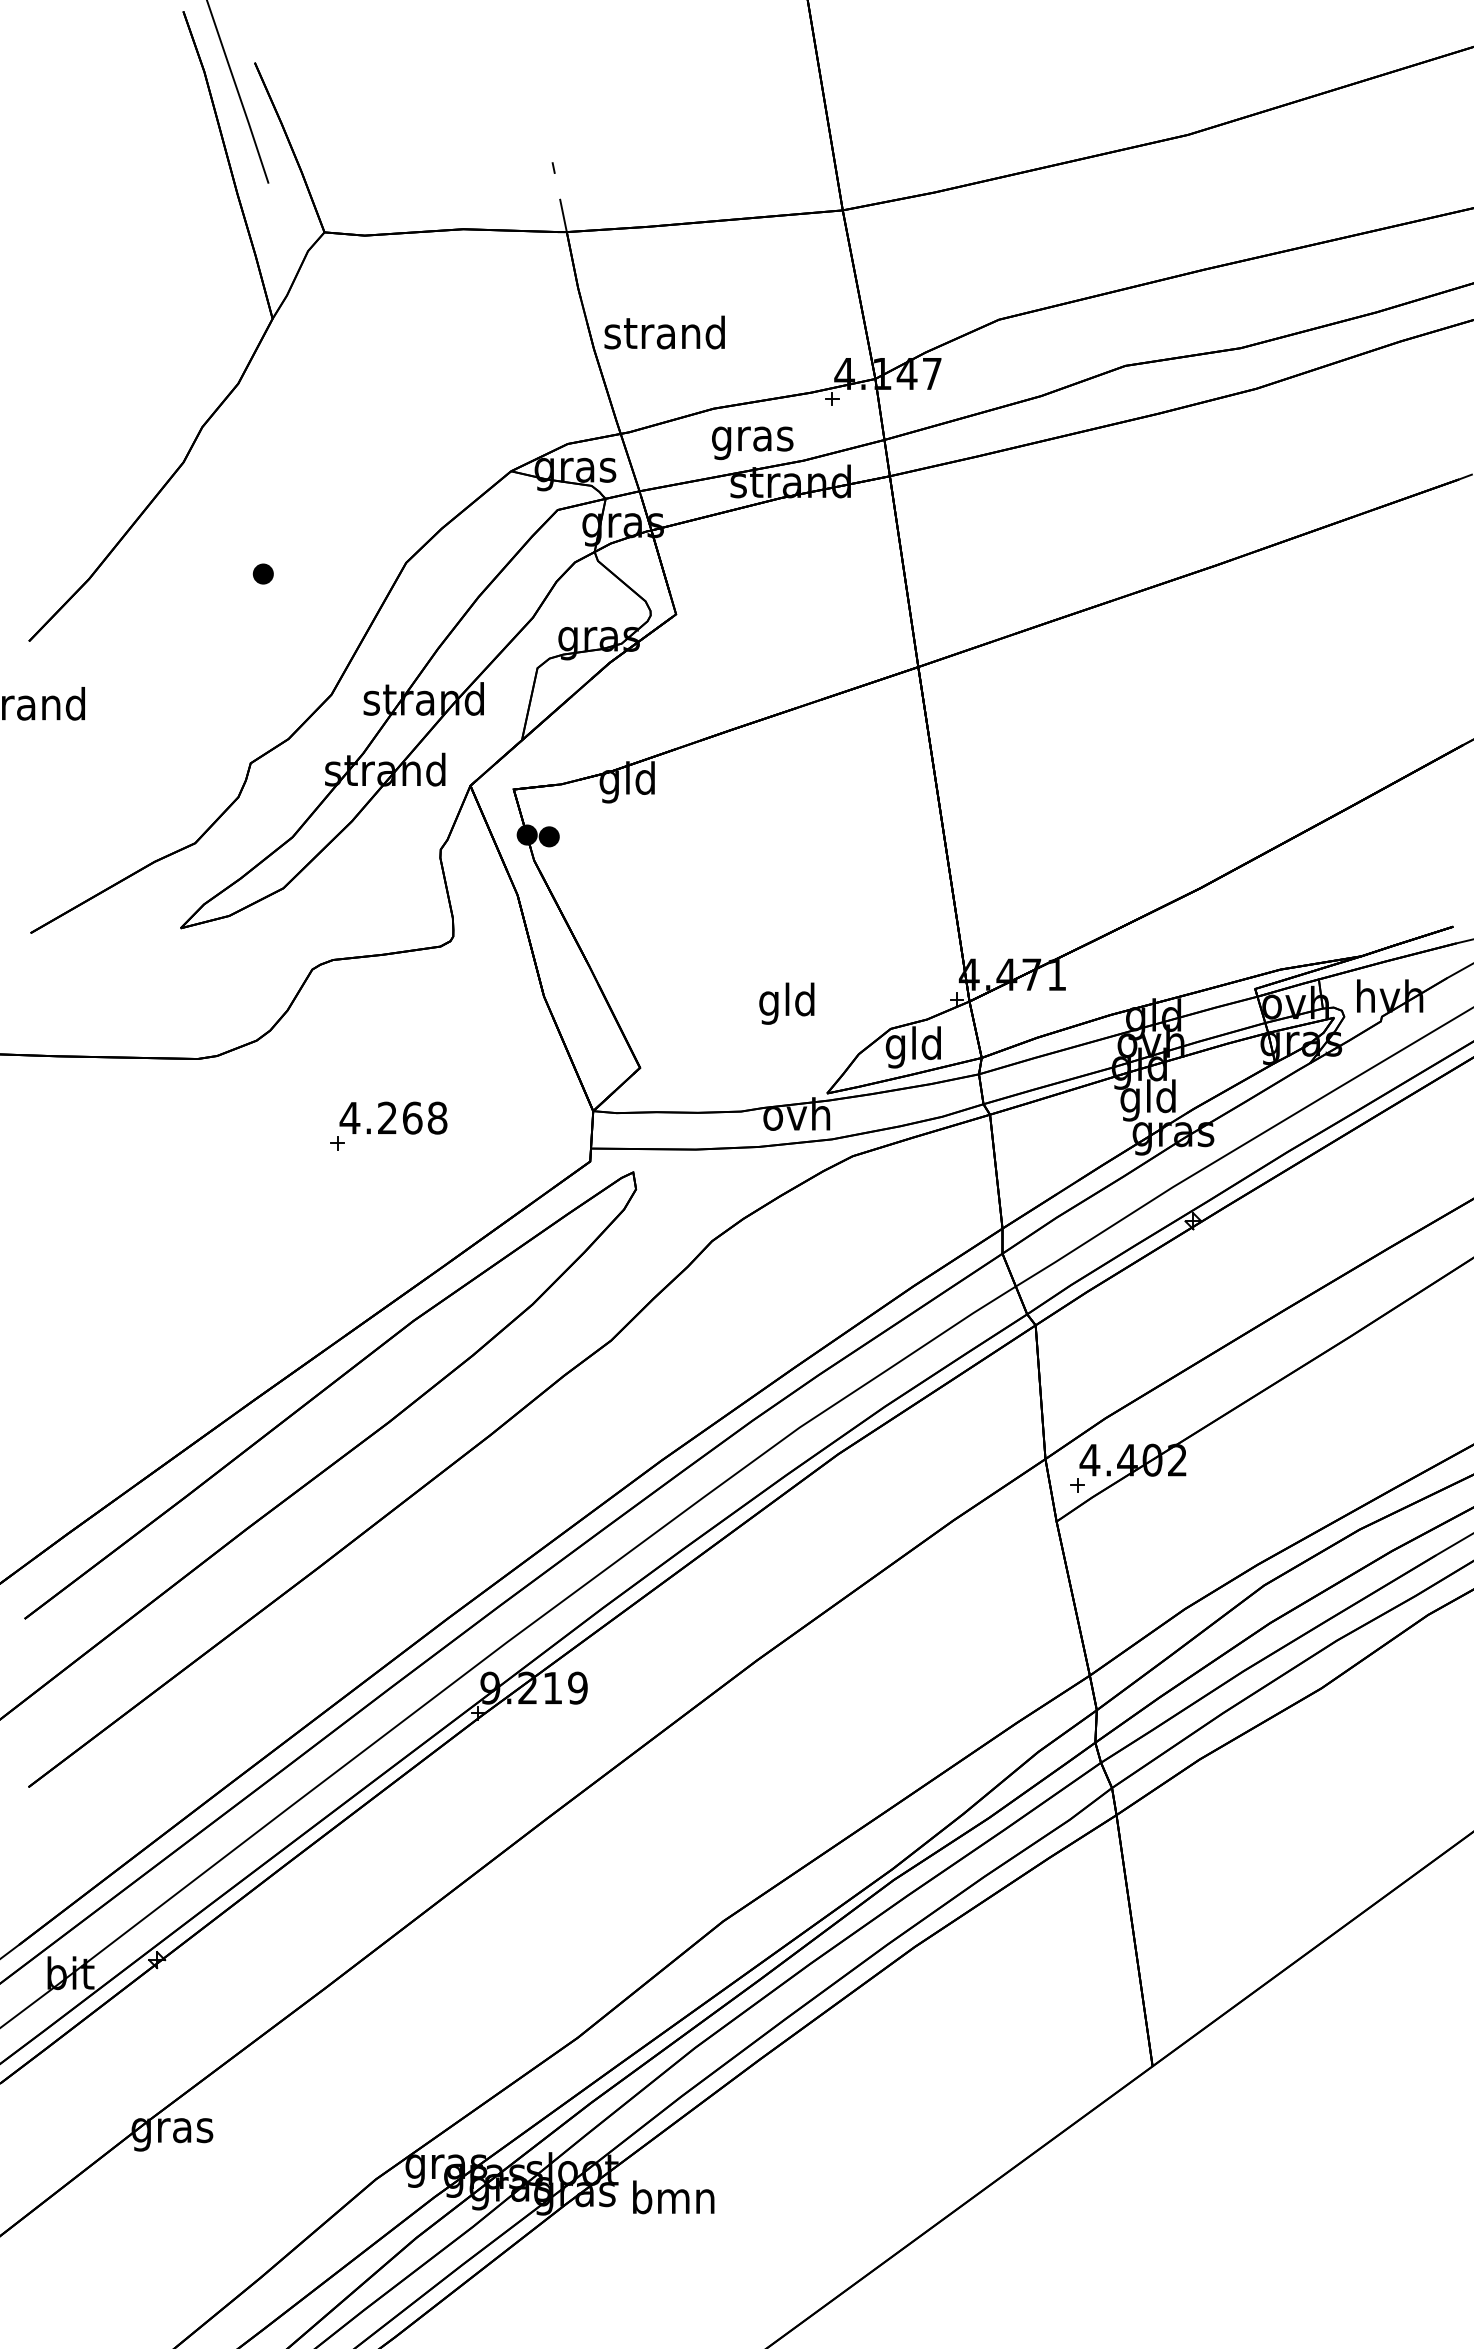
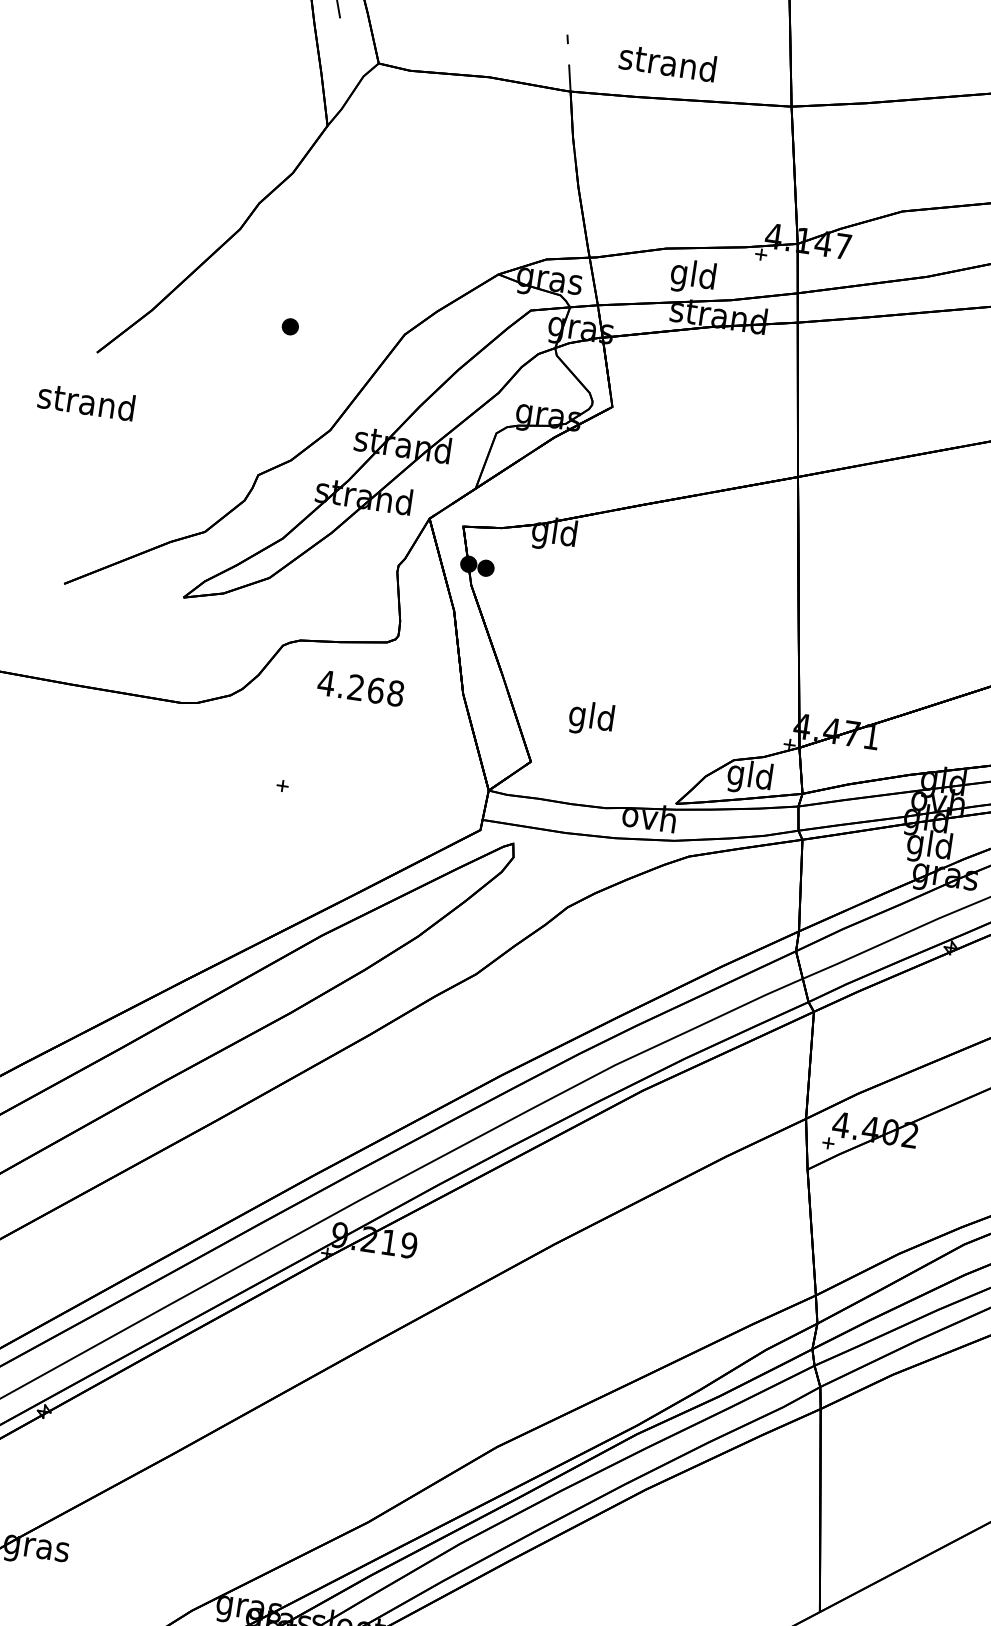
text: (664, 332) -> (667, 62), moved
text: (752, 438) -> (693, 276), gras -> gld
text: (786, 1003) -> (590, 718), moved
text: (393, 1117) -> (360, 687), moved

